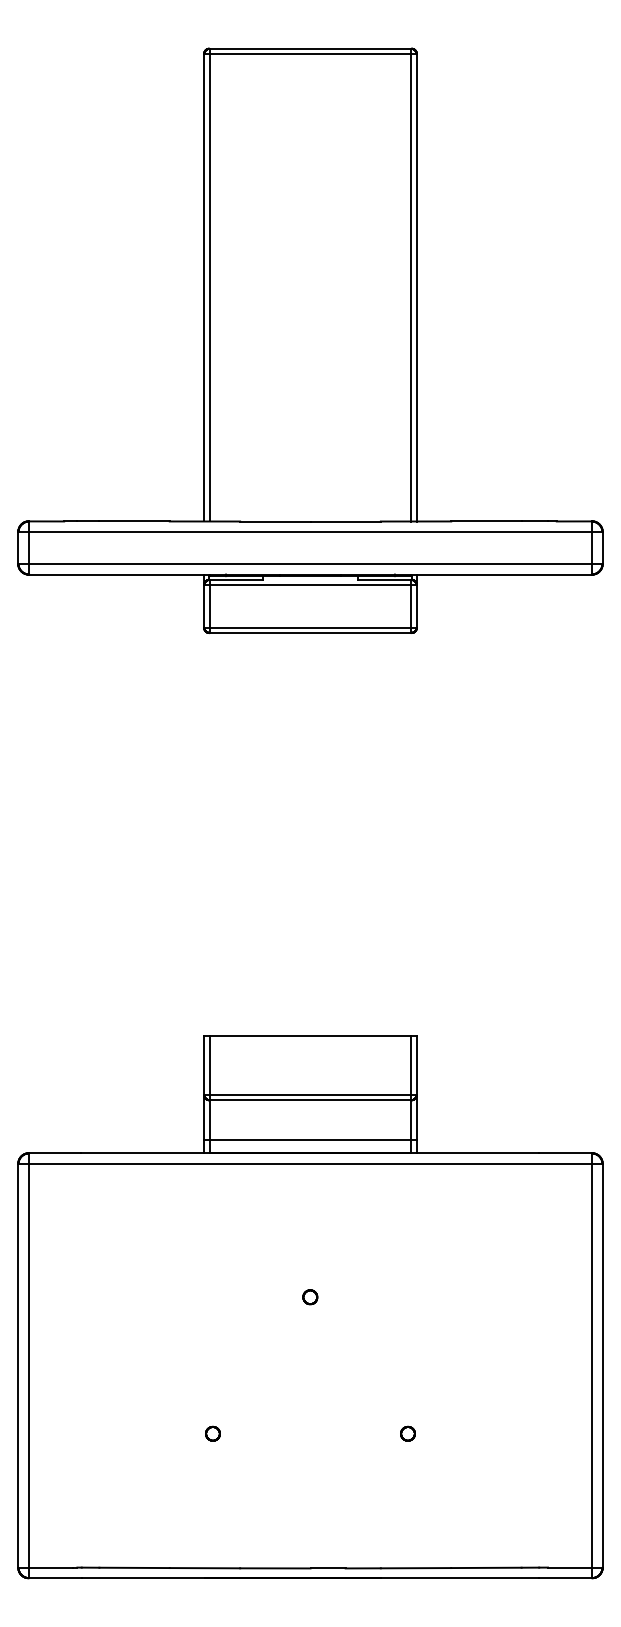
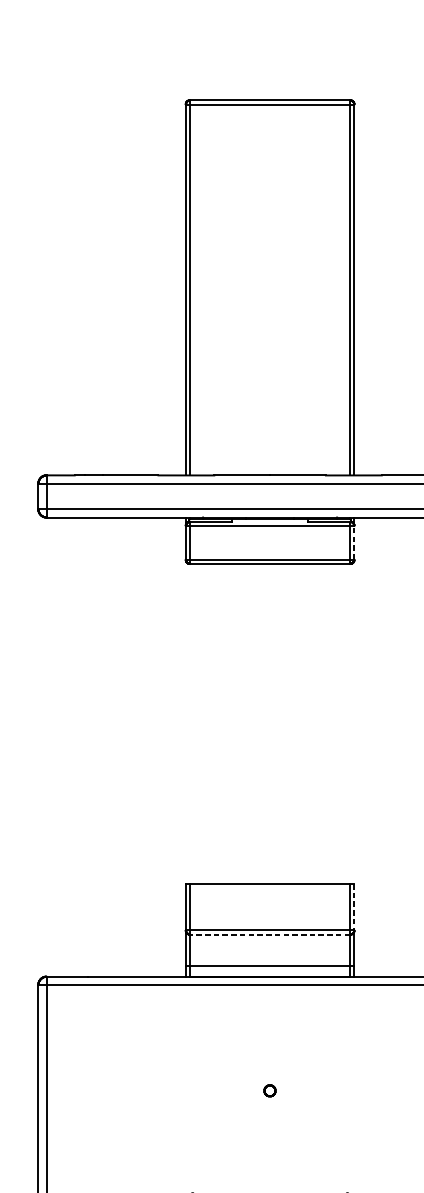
line: (416, 605) -> (354, 542), solid -> dashed
line: (416, 1066) -> (354, 907), solid -> dashed
line: (310, 1100) -> (270, 934), solid -> dashed

